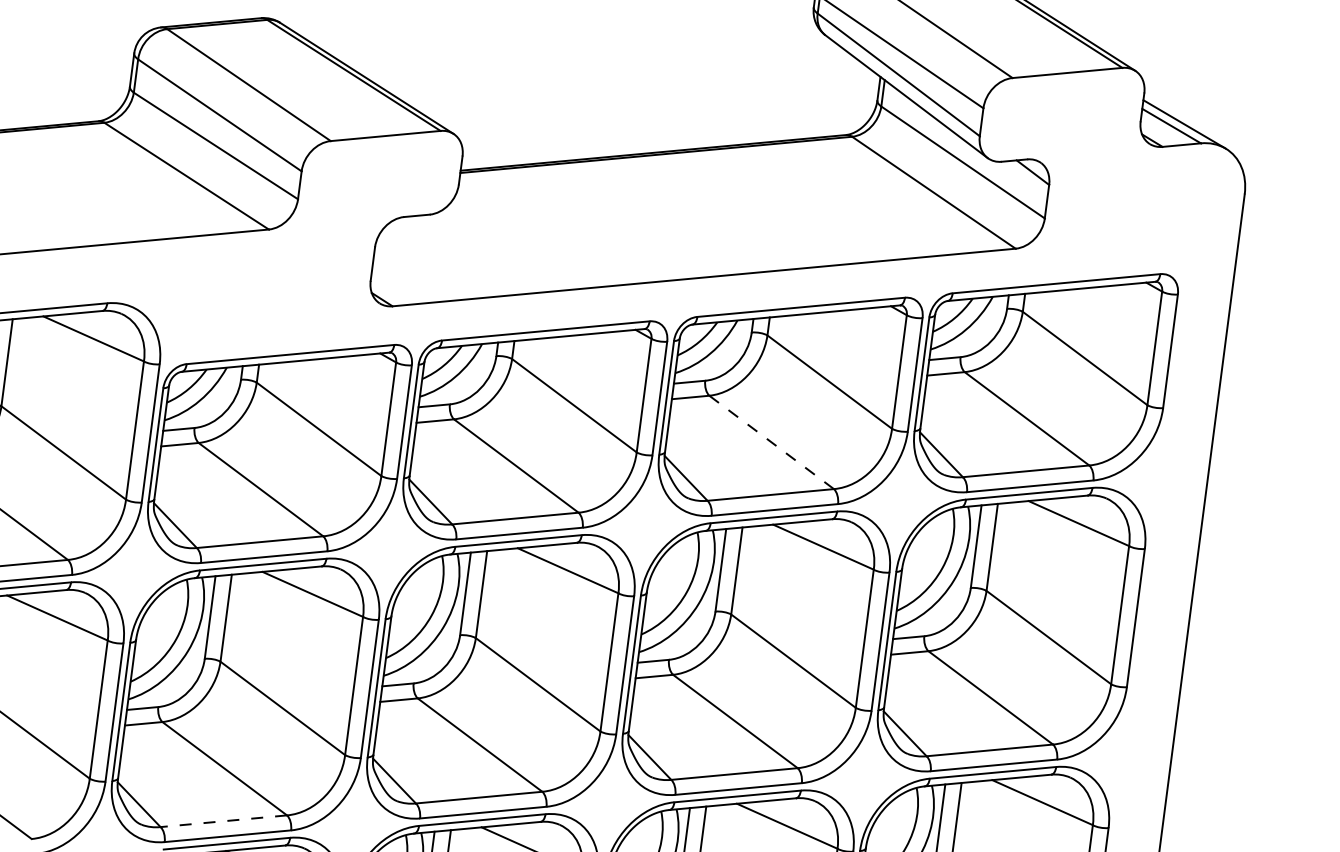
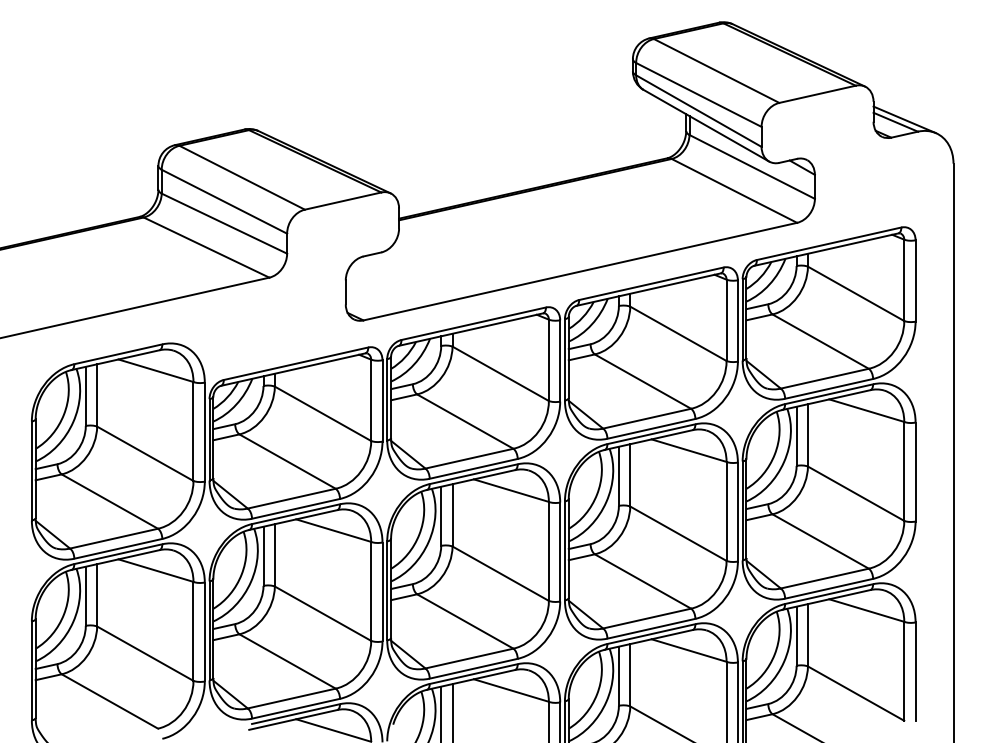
line: (771, 442) -> (642, 381), dashed -> solid
line: (223, 821) -> (291, 698), dashed -> solid

